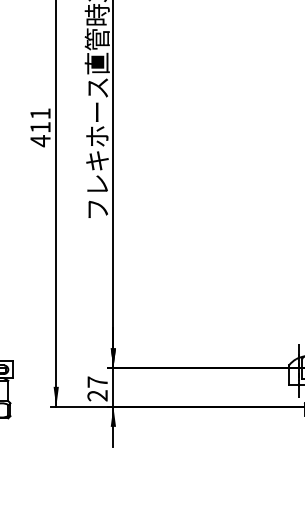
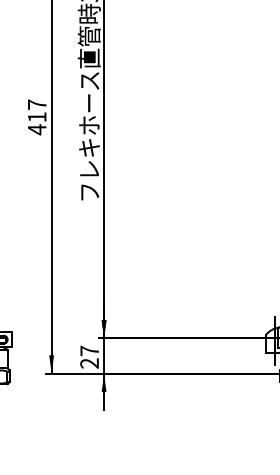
text: (40, 113) -> (37, 104), 411 -> 417

